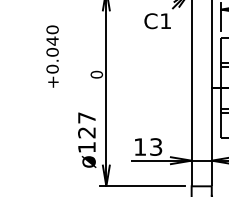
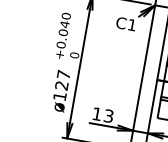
text: (52, 56) -> (62, 35), moved
text: (87, 139) -> (61, 90), moved

